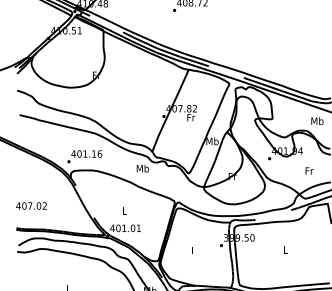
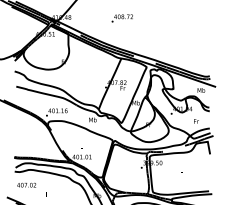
text: (31, 204) -> (26, 184), moved

